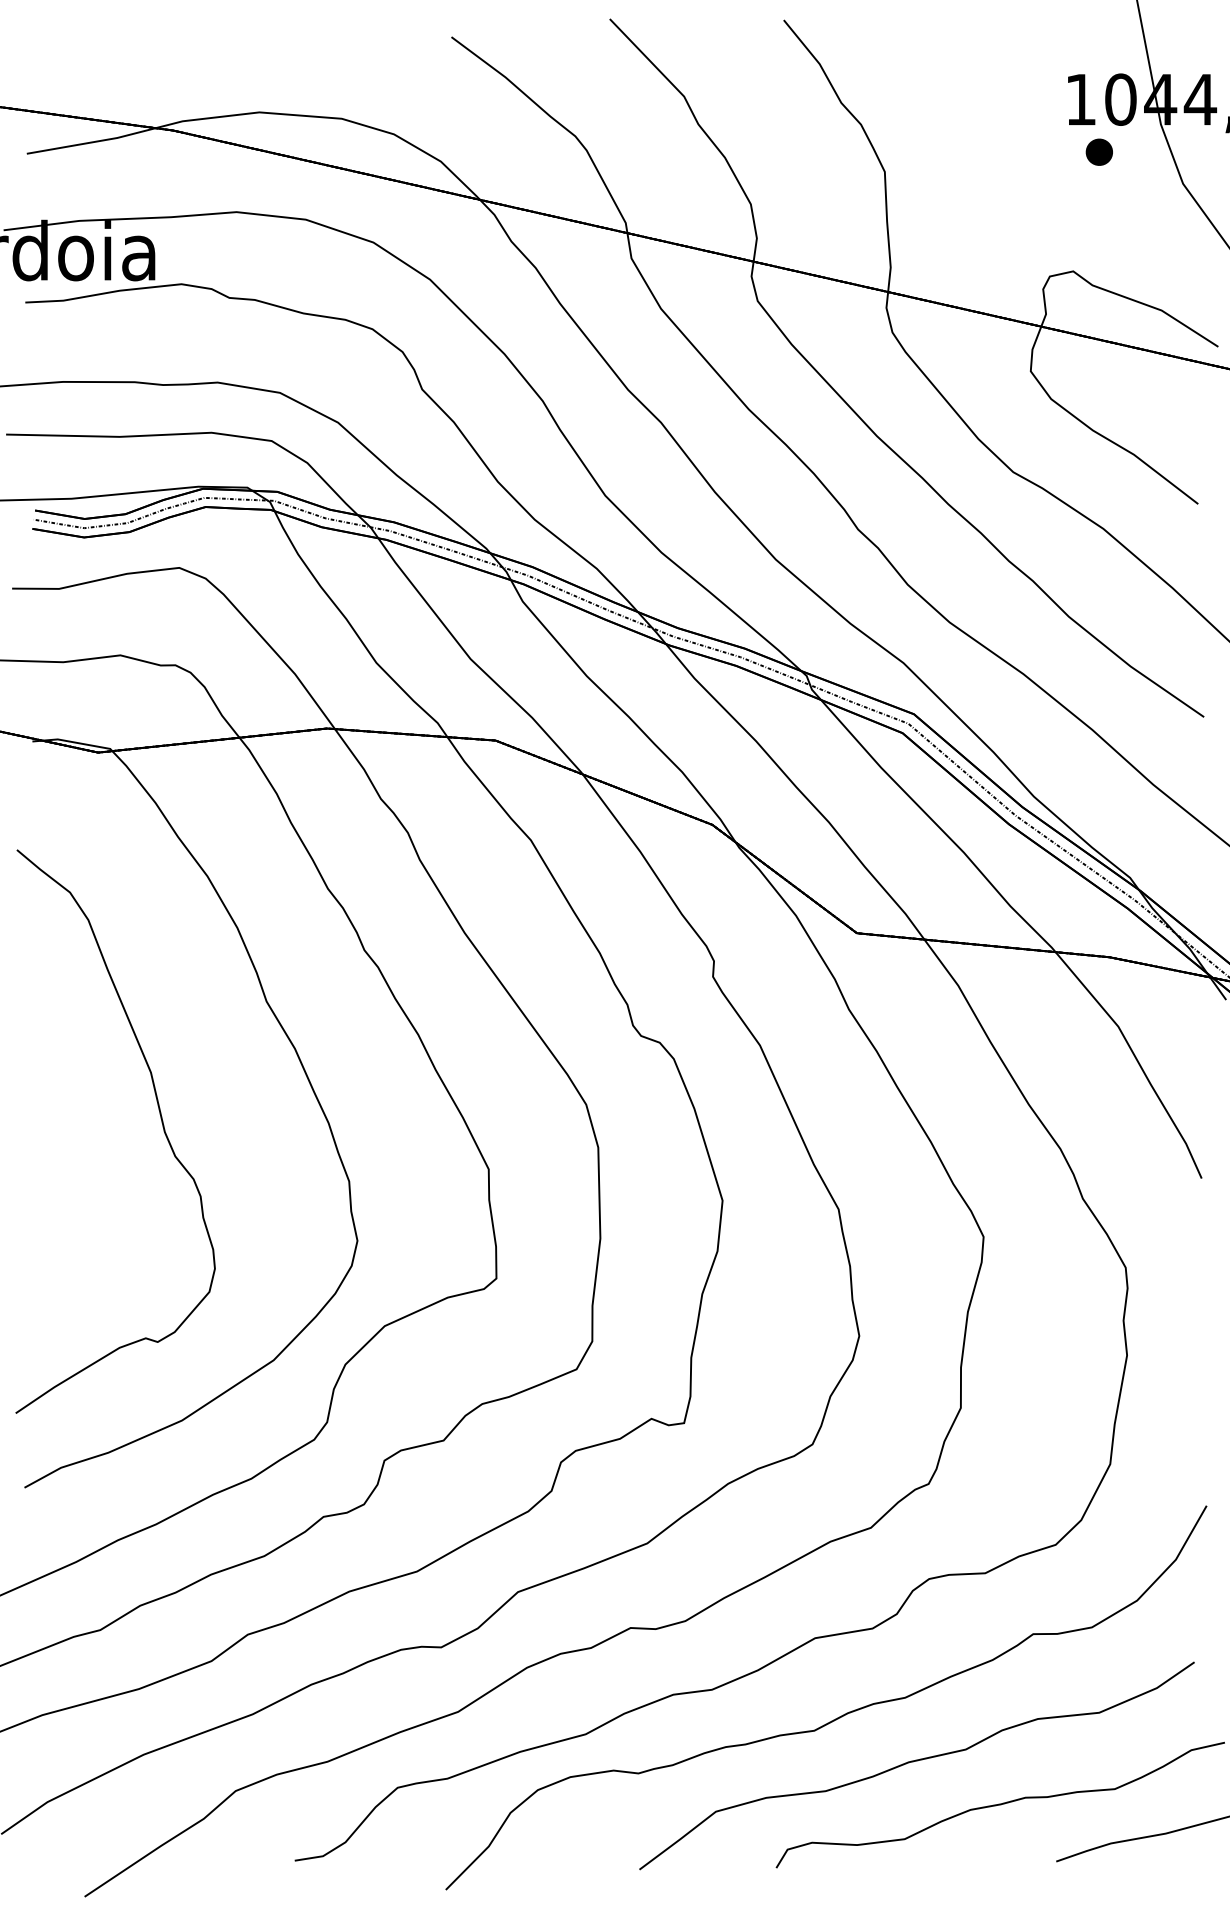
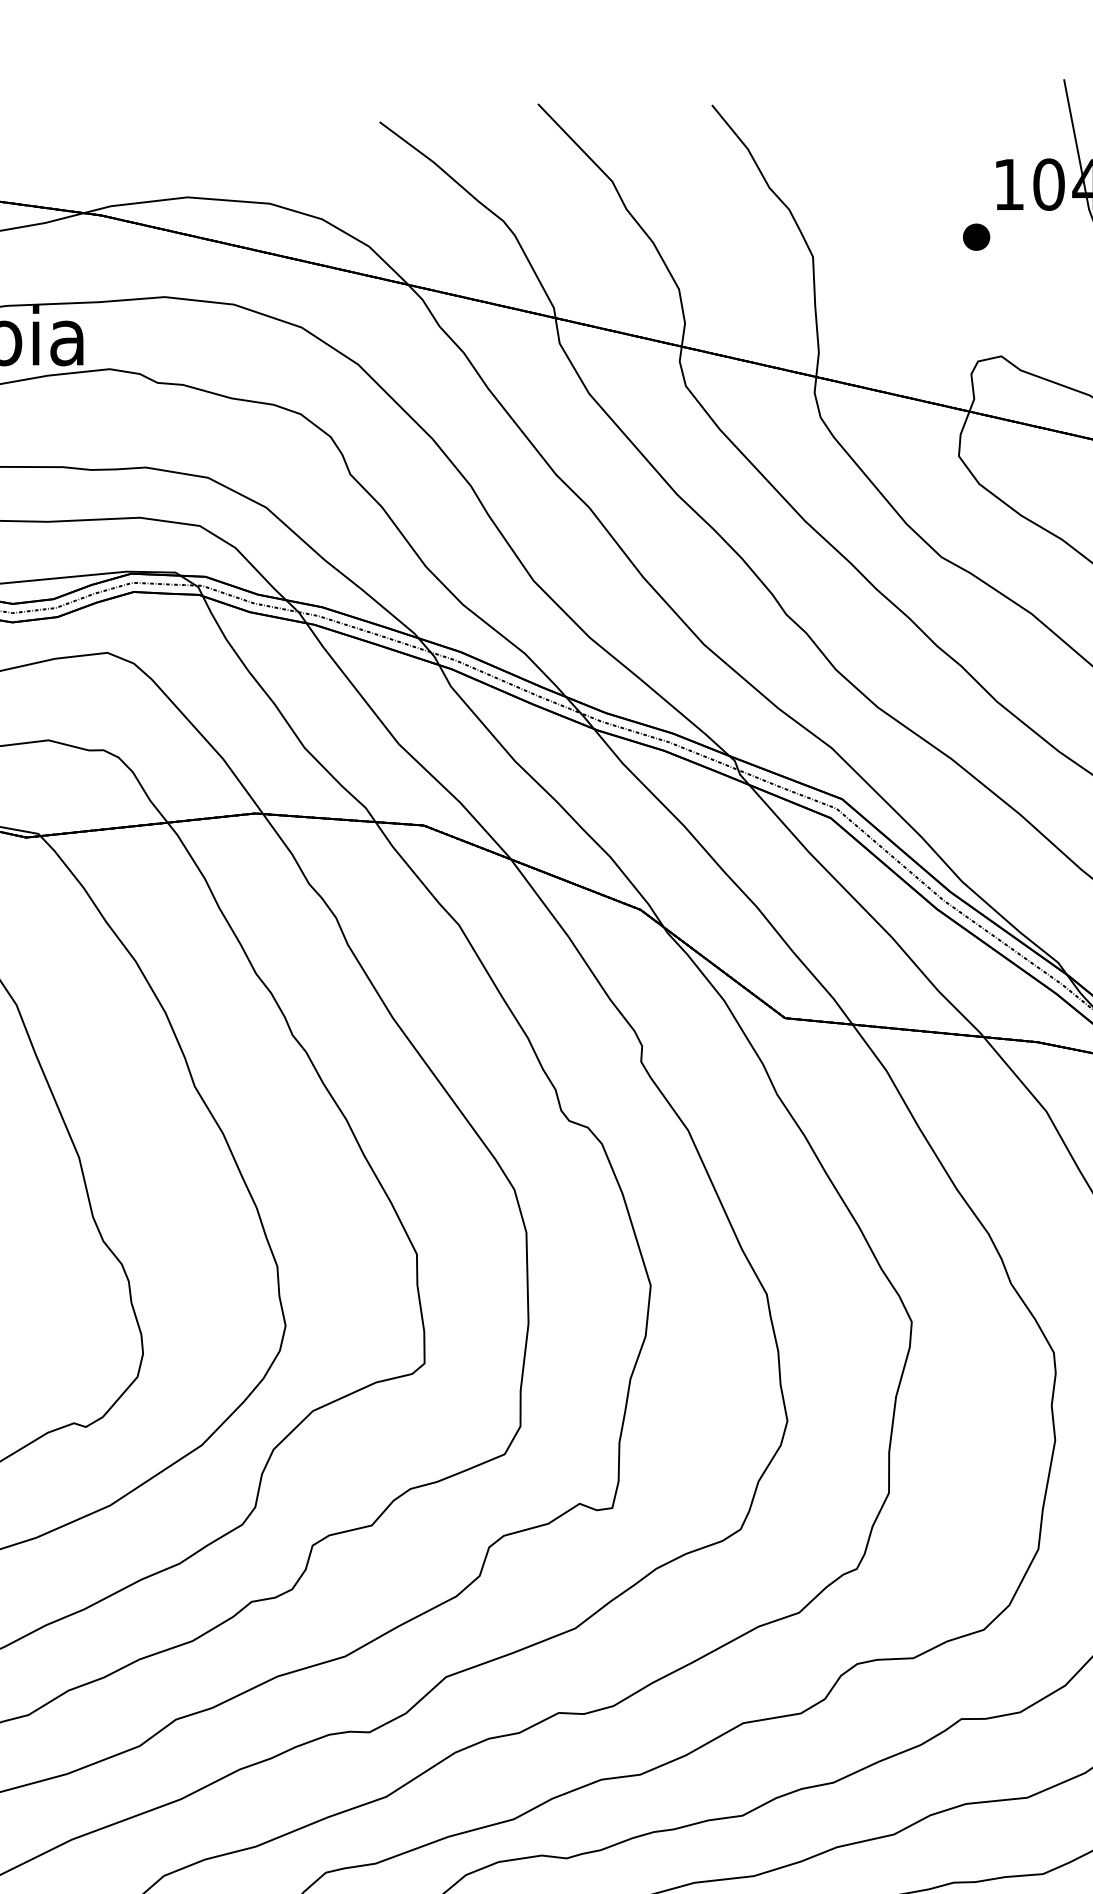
part: (1098, 151) -> (975, 236), moved

